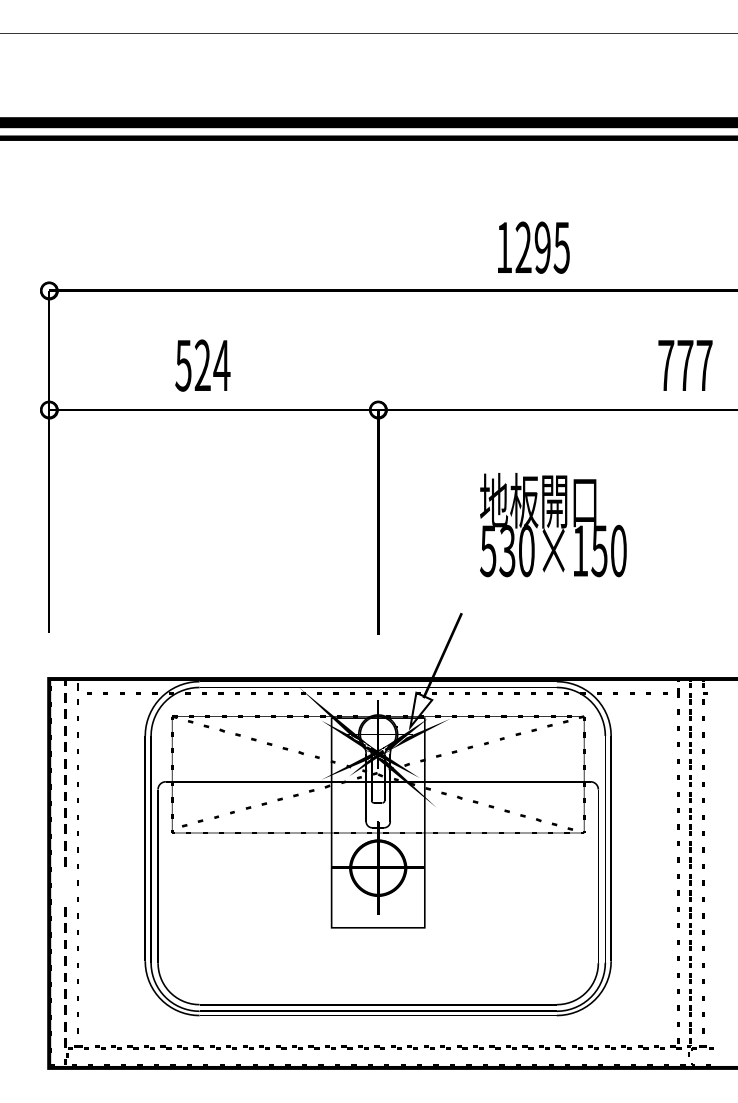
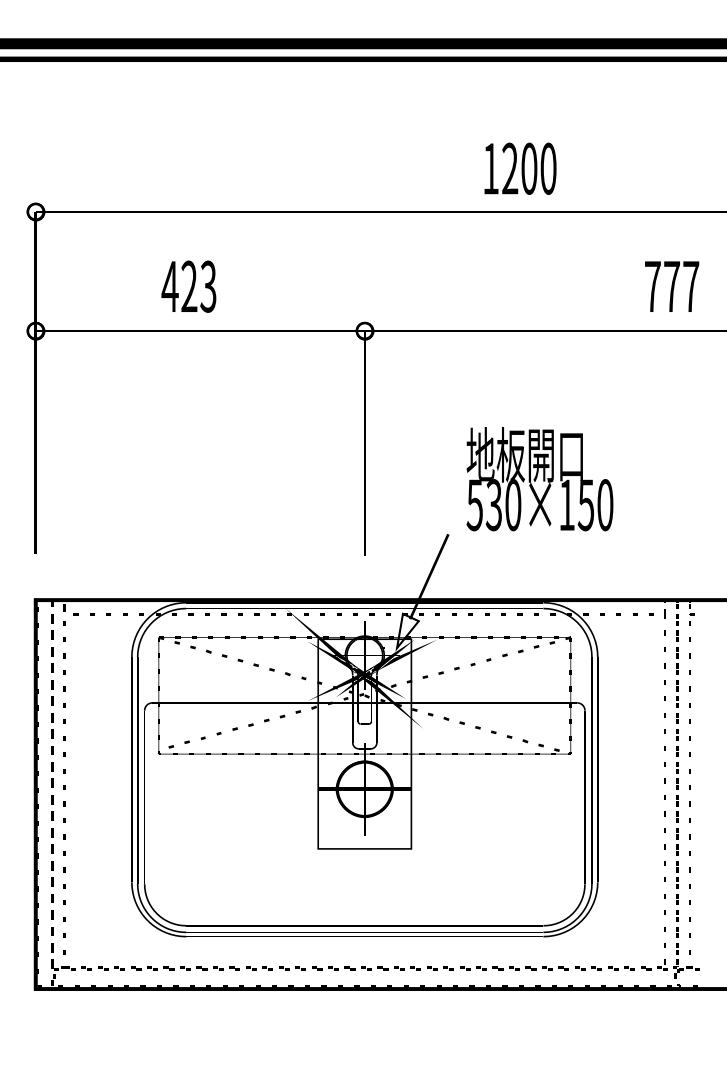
text: (551, 247) -> (538, 168), 1295 -> 1200
text: (202, 365) -> (189, 286), 524 -> 423
text: (553, 525) -> (540, 479), moved
line: (65, 883) -> (52, 804), added

